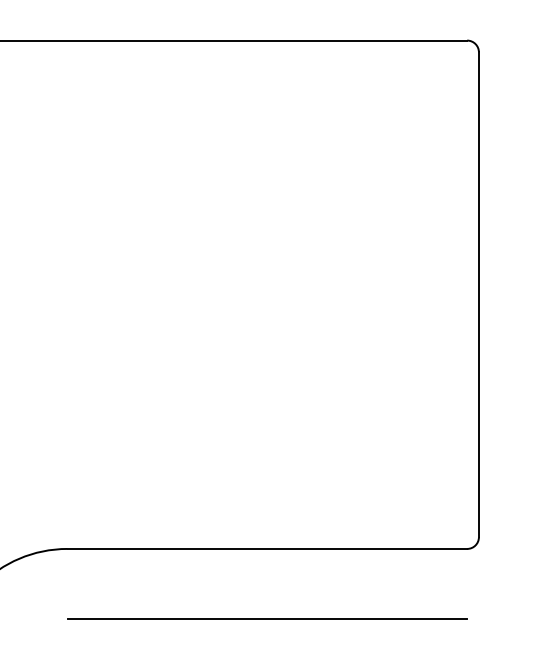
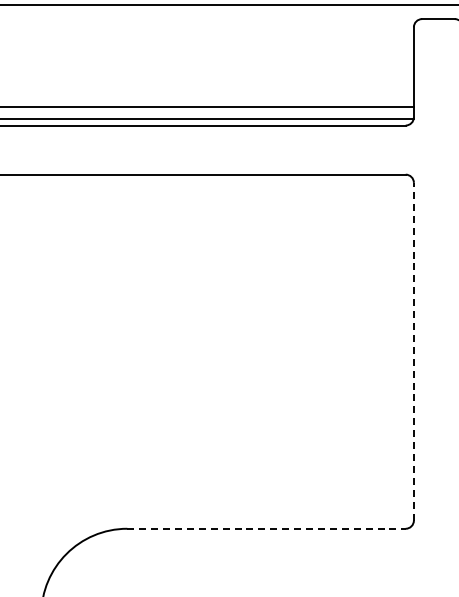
line: (478, 294) -> (413, 351), solid -> dashed
line: (268, 548) -> (267, 528), solid -> dashed
line: (267, 618) -> (266, 577), removed

